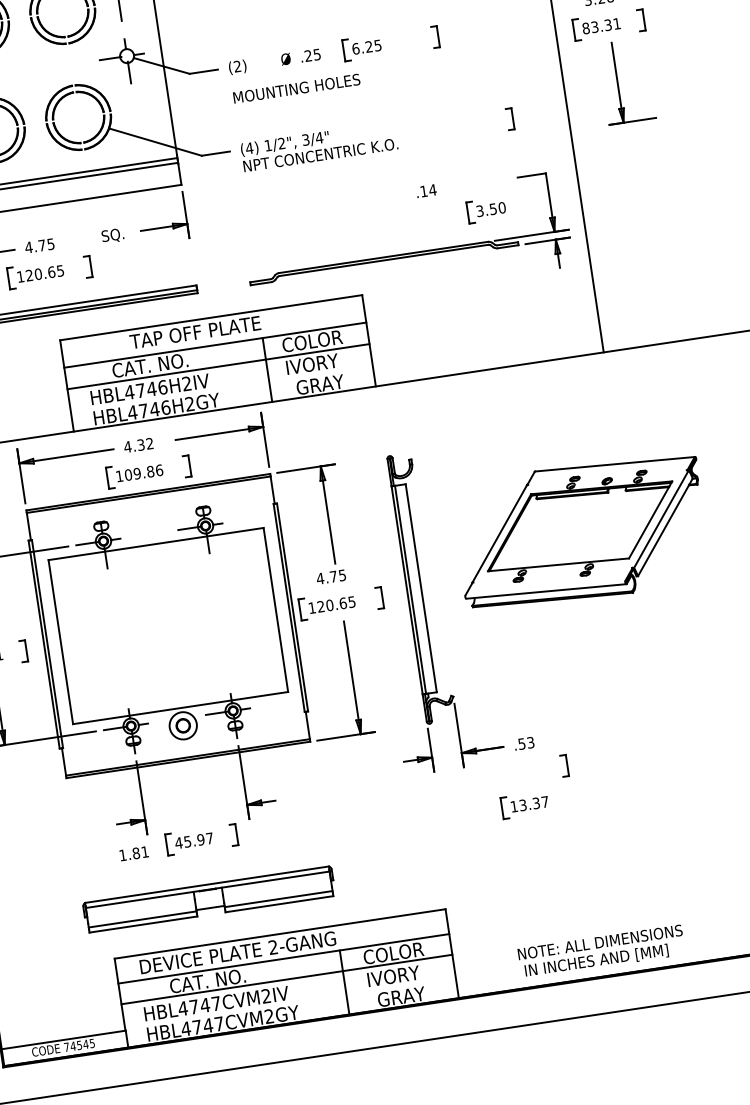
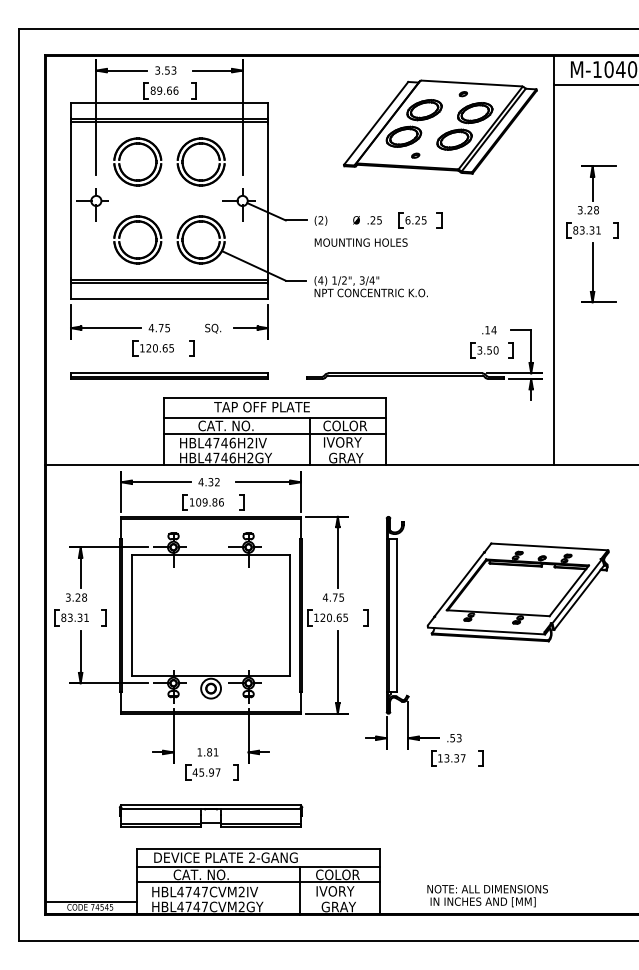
part: (435, 37) -> (439, 220), moved
part: (508, 119) -> (510, 350), moved
text: (426, 191) -> (489, 330), moved
part: (525, 805) -> (448, 758), moved
text: (133, 854) -> (207, 752), moved

